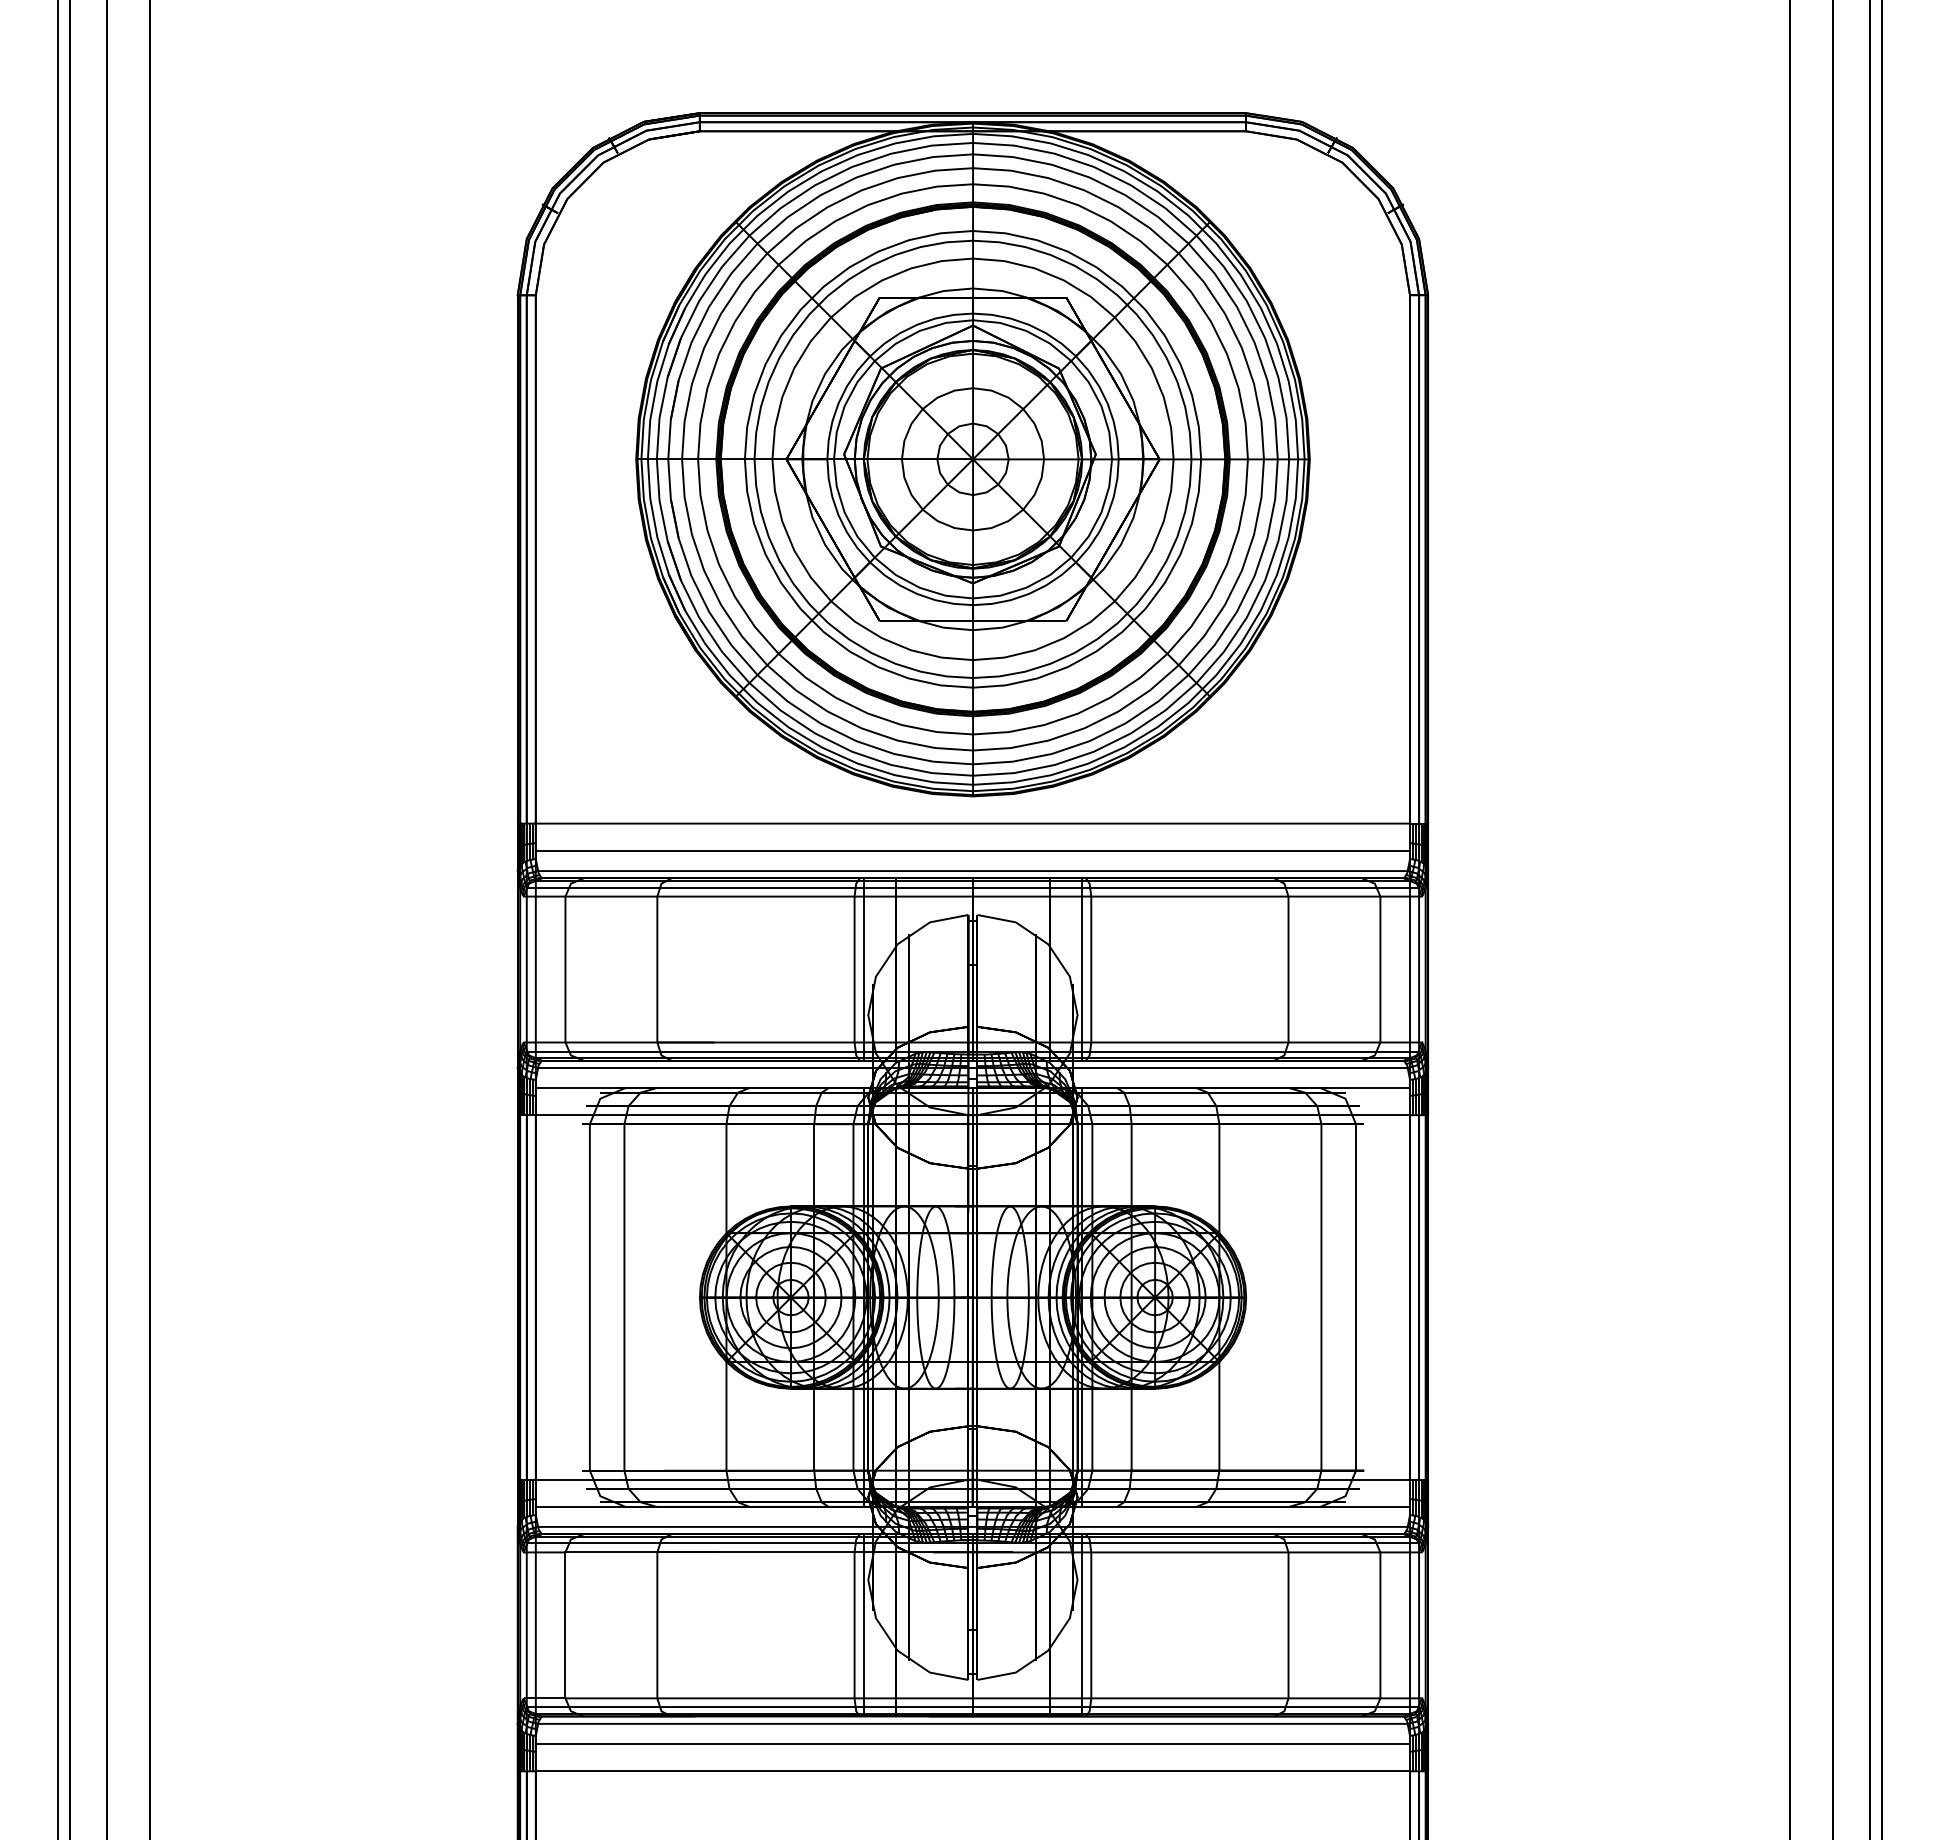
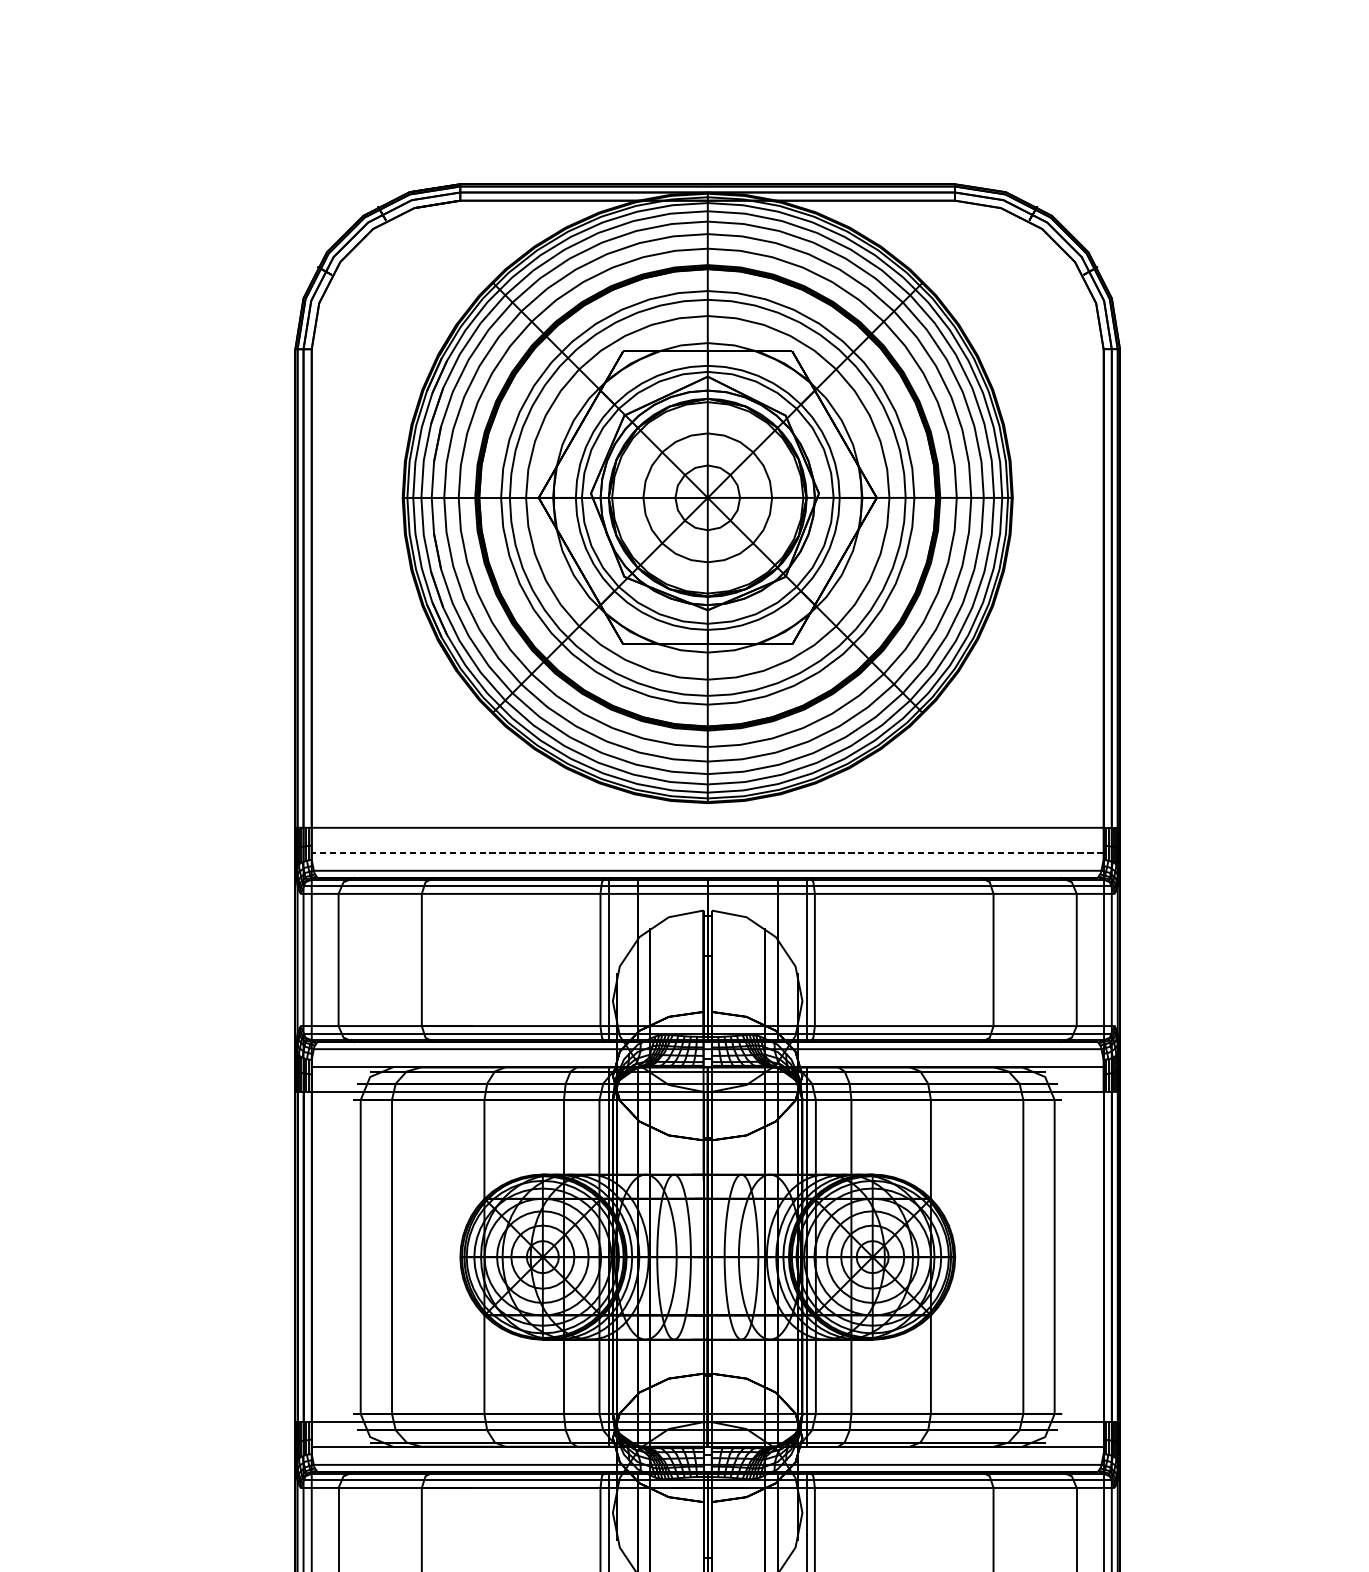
line: (972, 851) -> (707, 853), solid -> dashed

